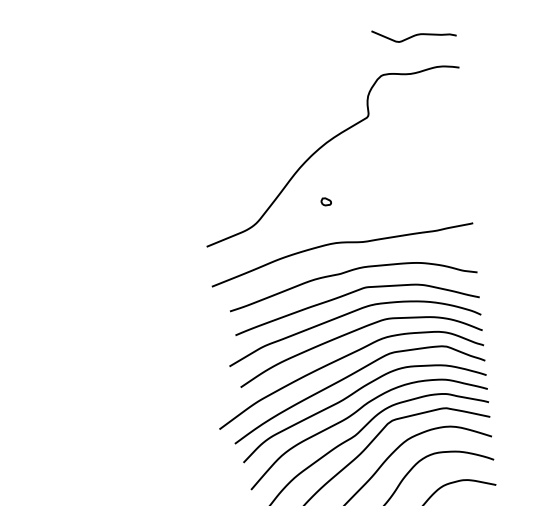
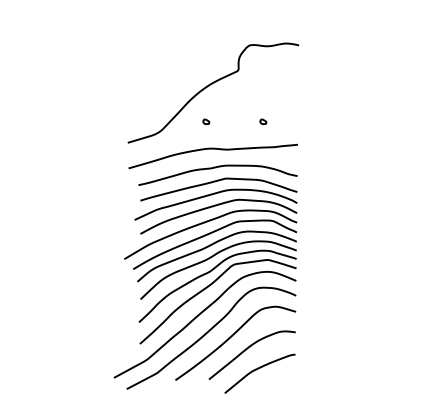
curve: (414, 34) -> (272, 21), removed
part: (415, 192) -> (263, 121), added

